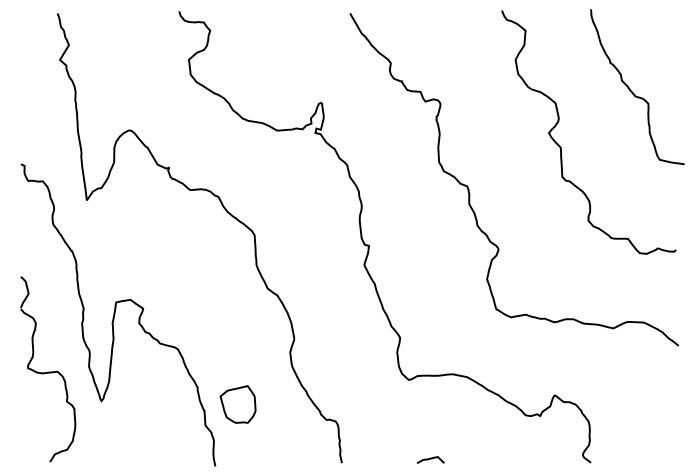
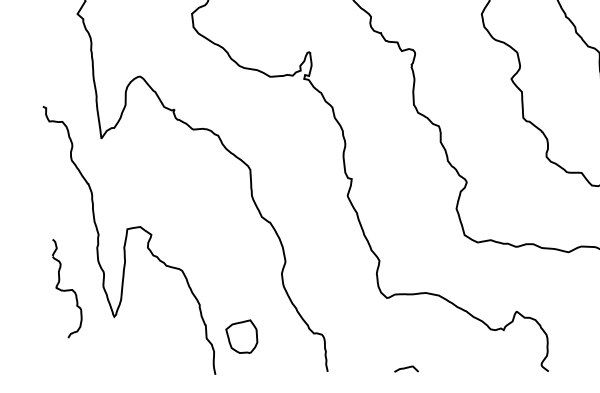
part: (48, 369) -> (67, 288), size x0.6
part: (237, 404) -> (241, 336), moved

